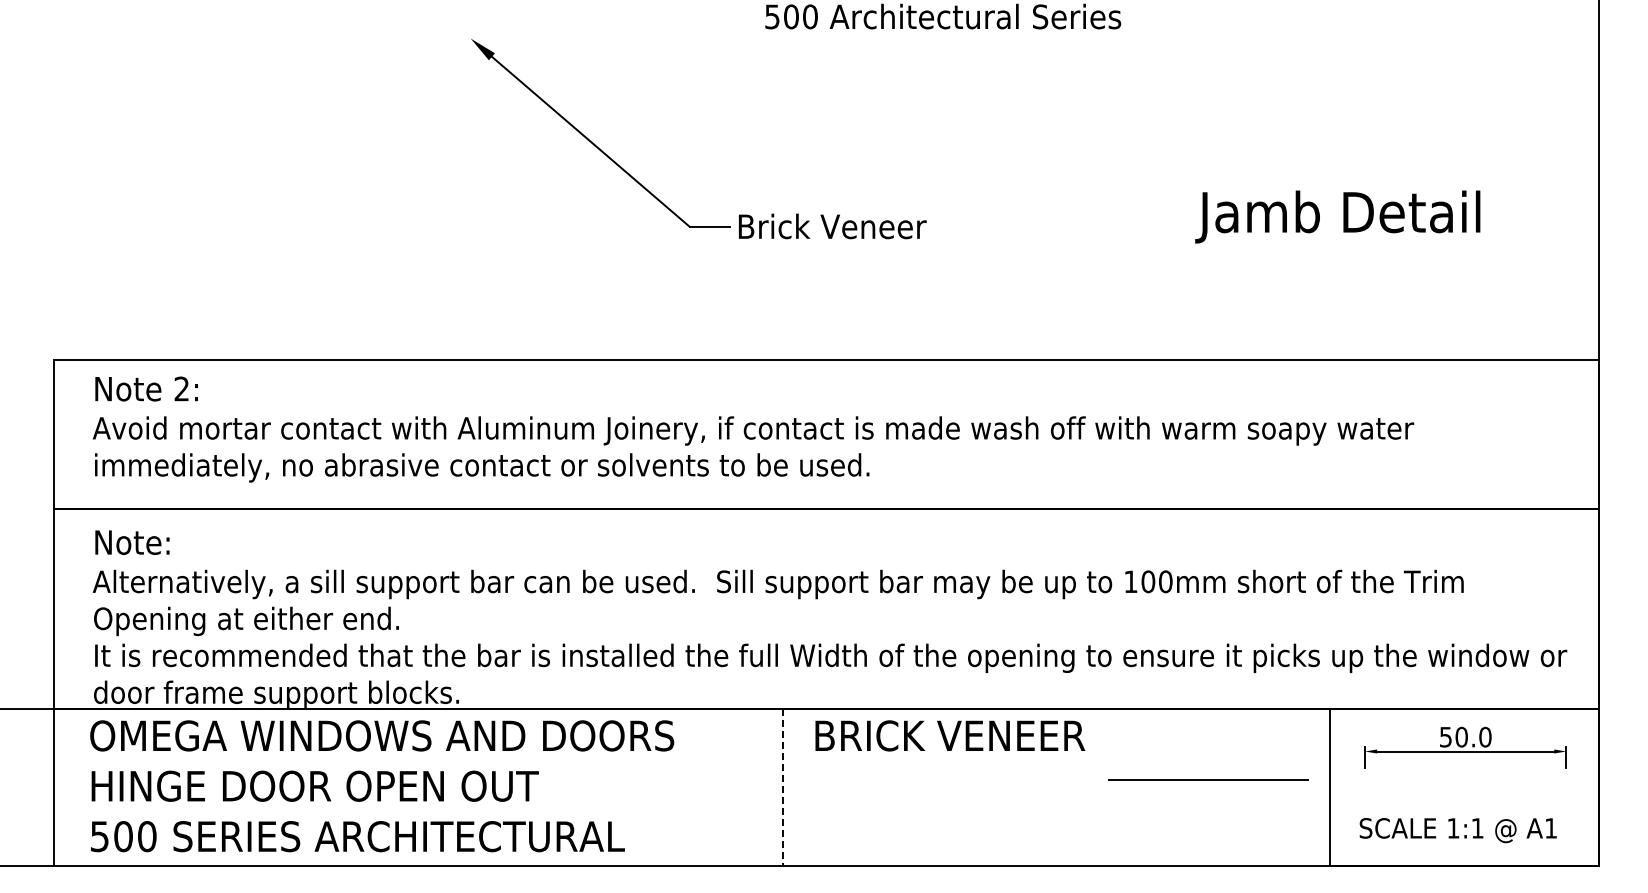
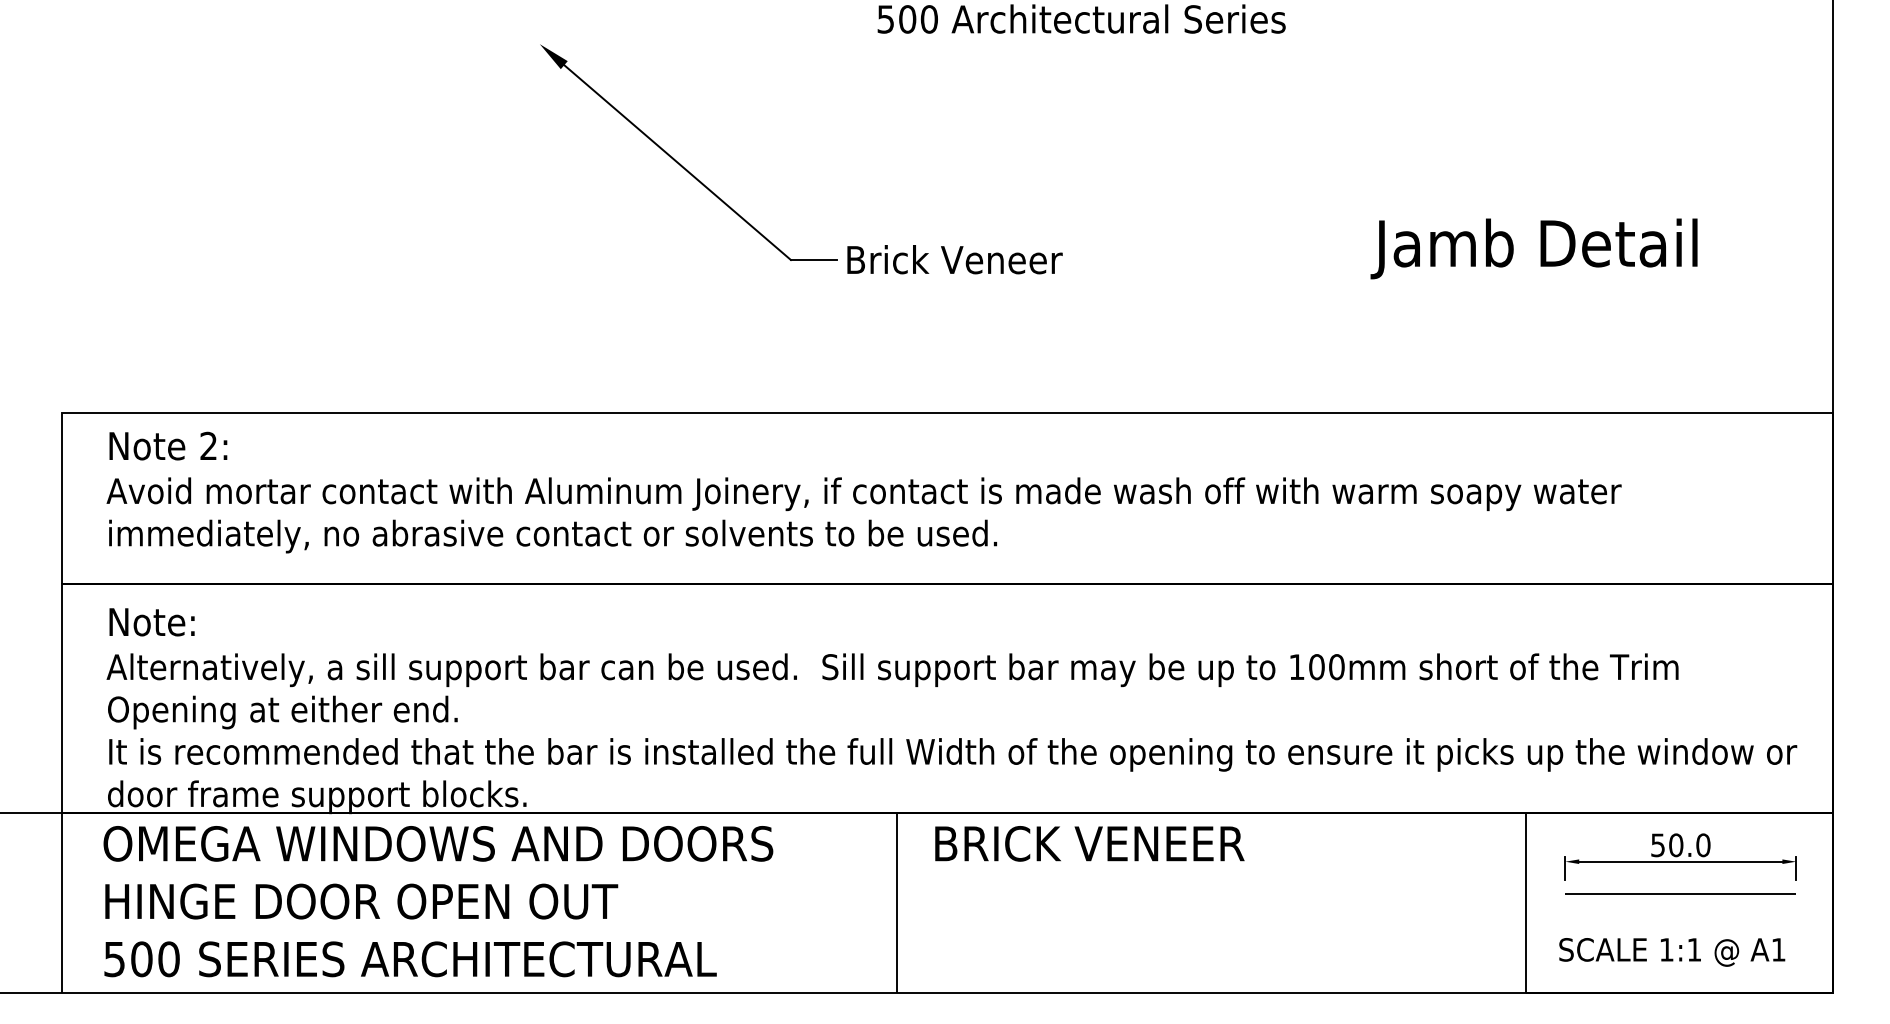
line: (1208, 779) -> (1680, 893), moved
line: (782, 787) -> (897, 902), dashed -> solid

